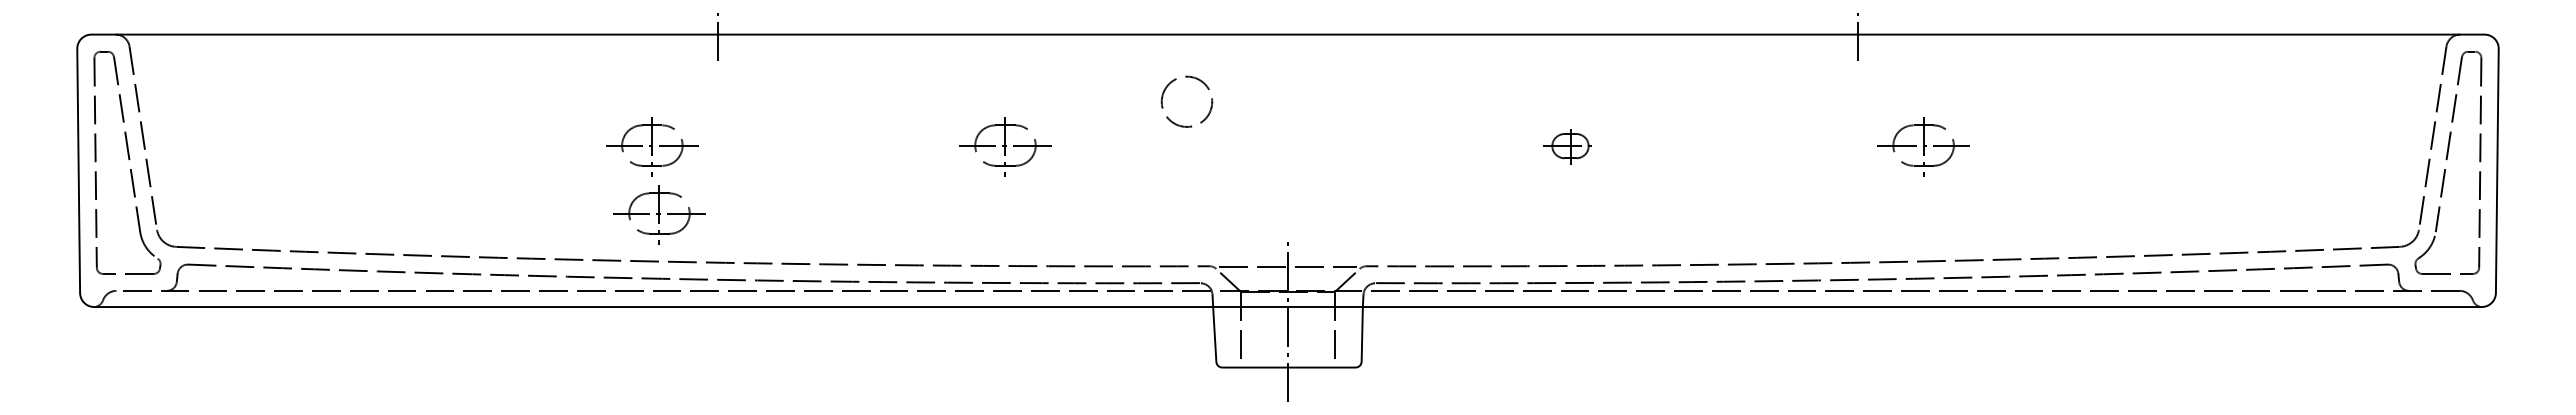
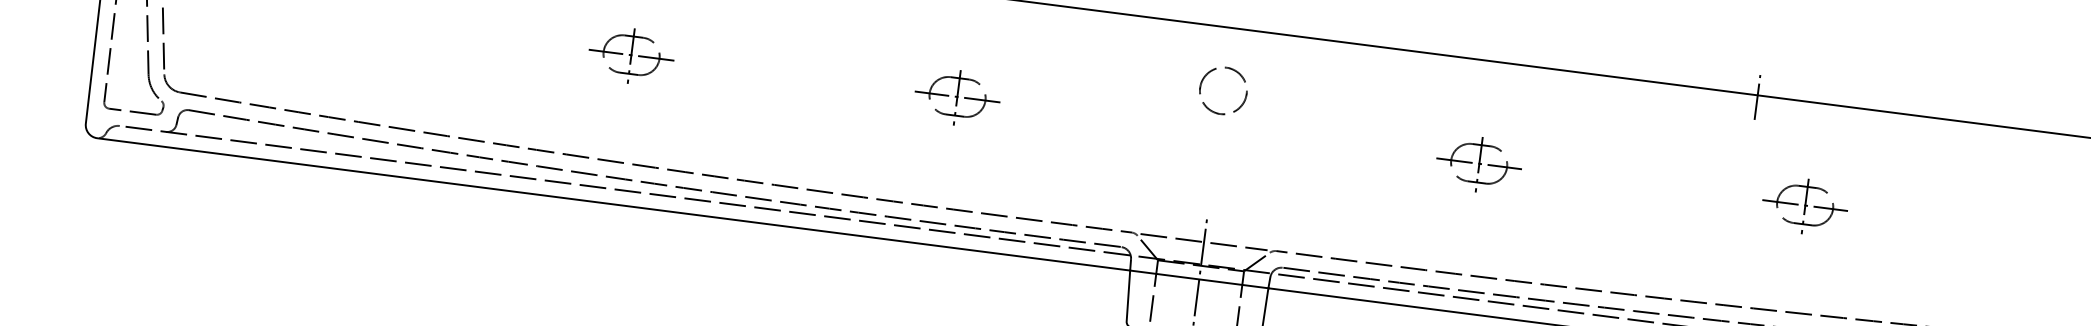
part: (1174, 81) -> (1214, 70), moved
part: (1570, 146) -> (1479, 164), size x1.67
part: (659, 214) -> (630, 119), removed

